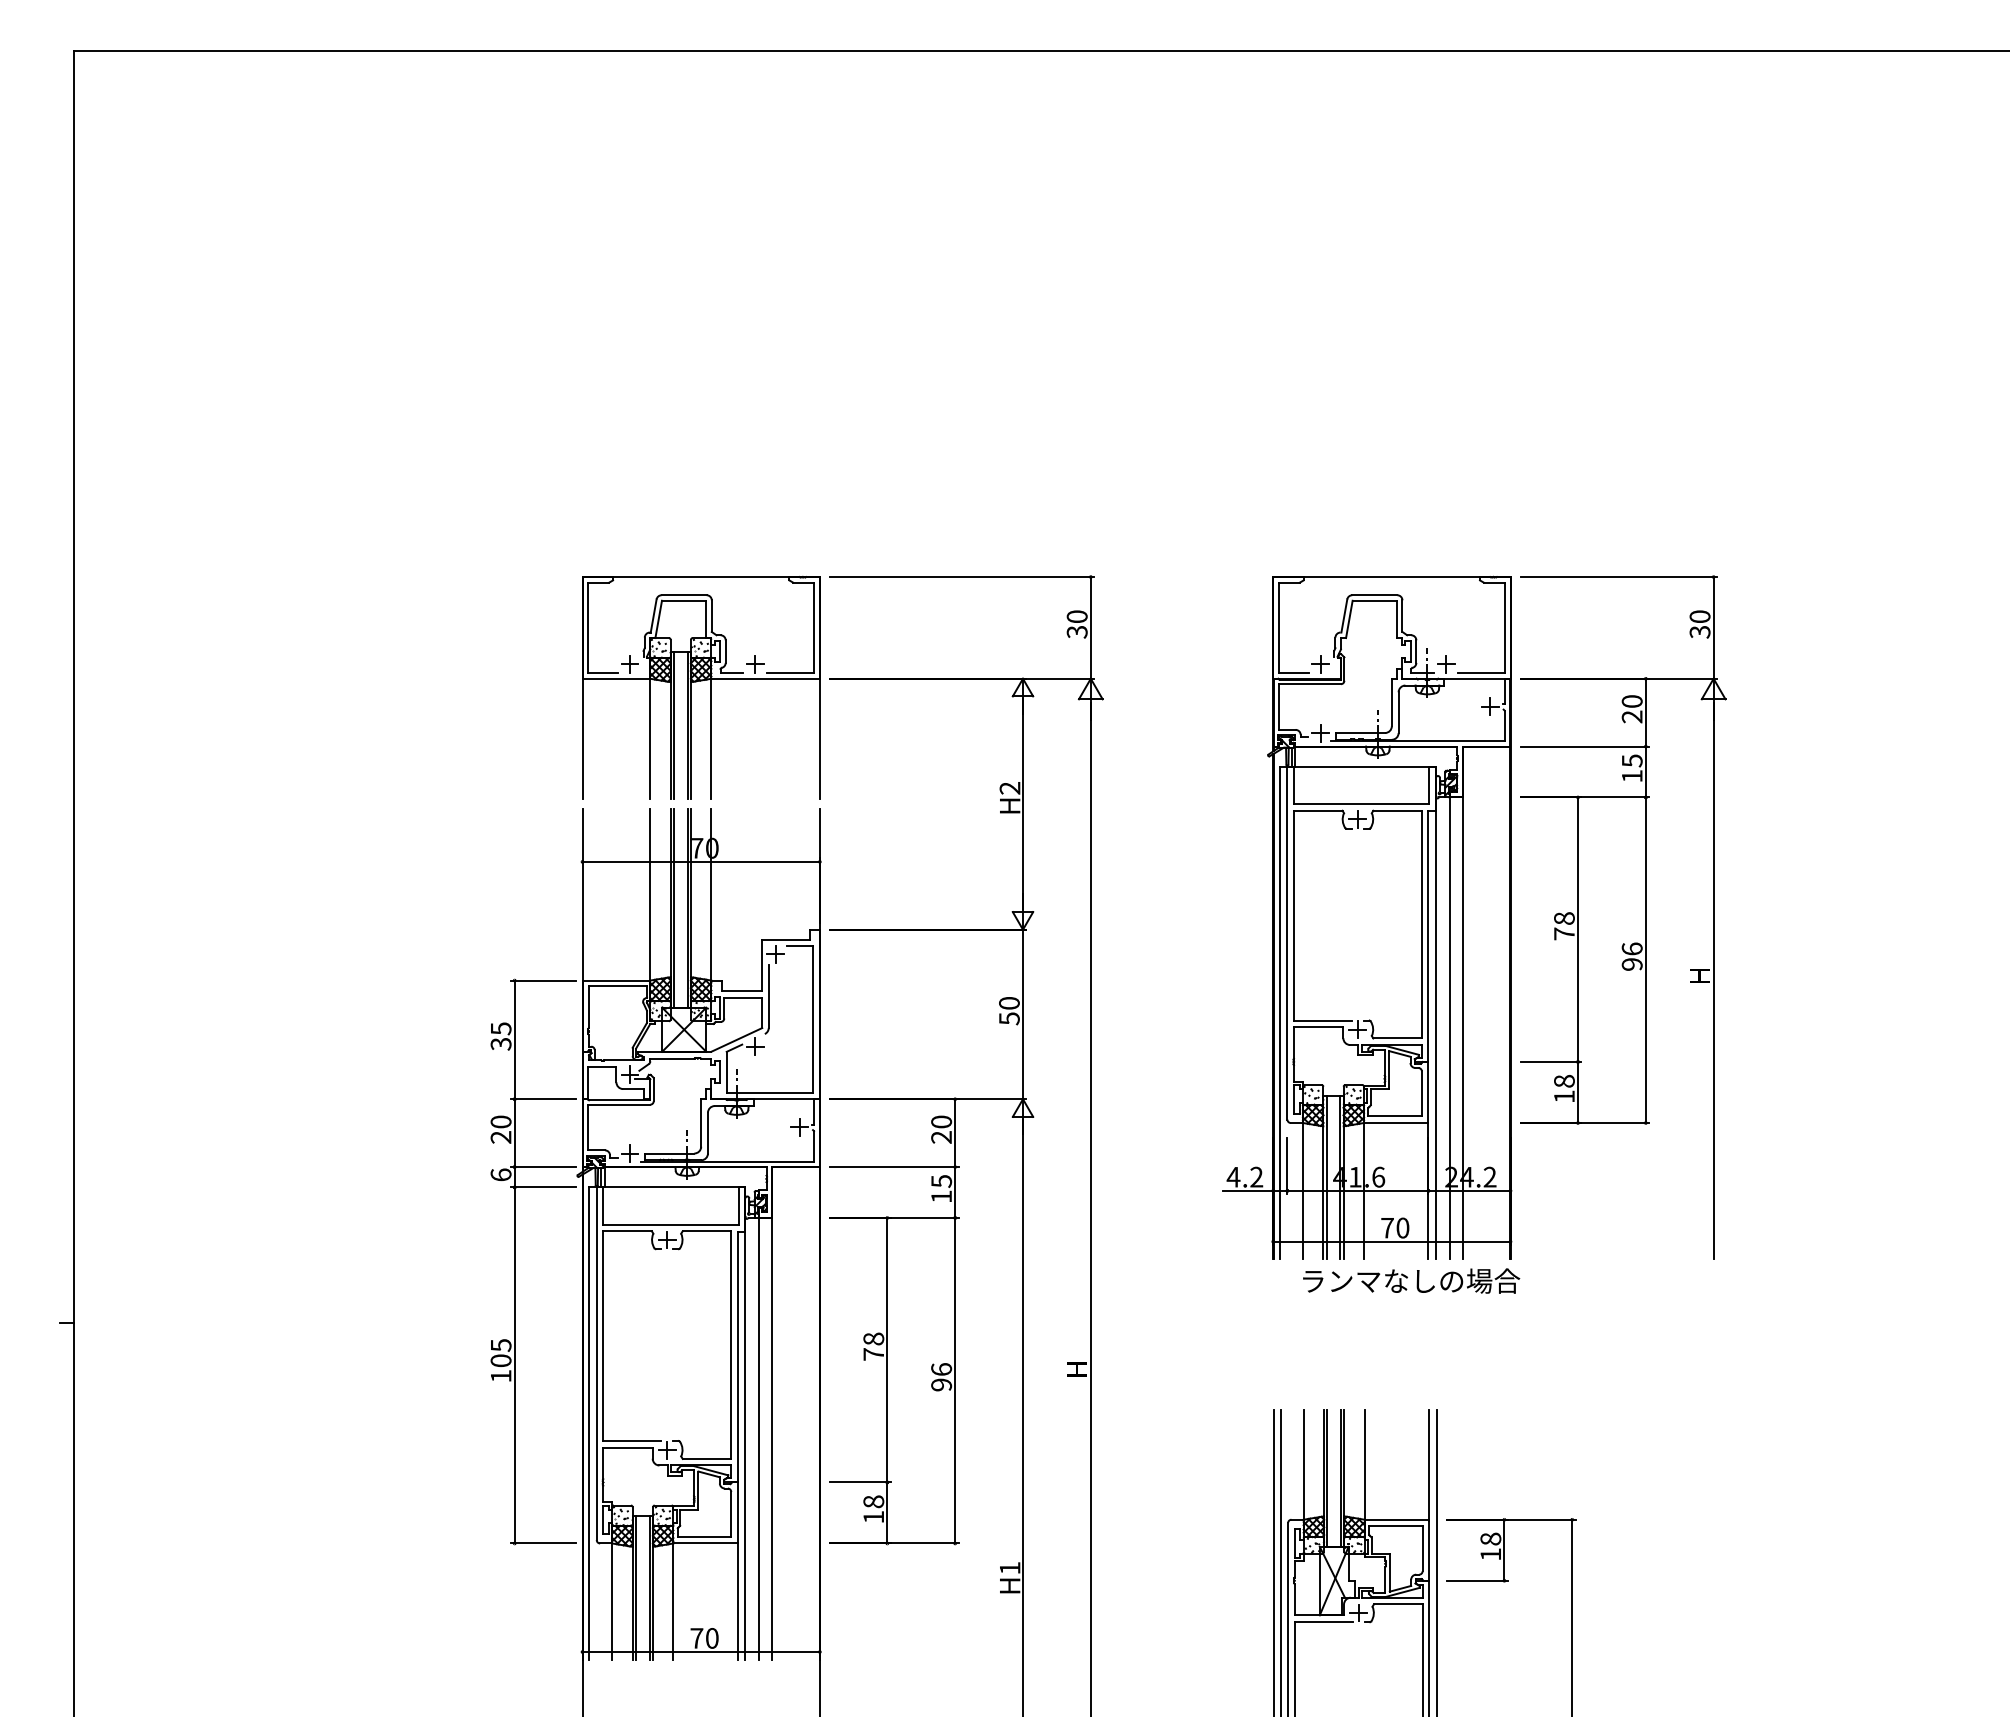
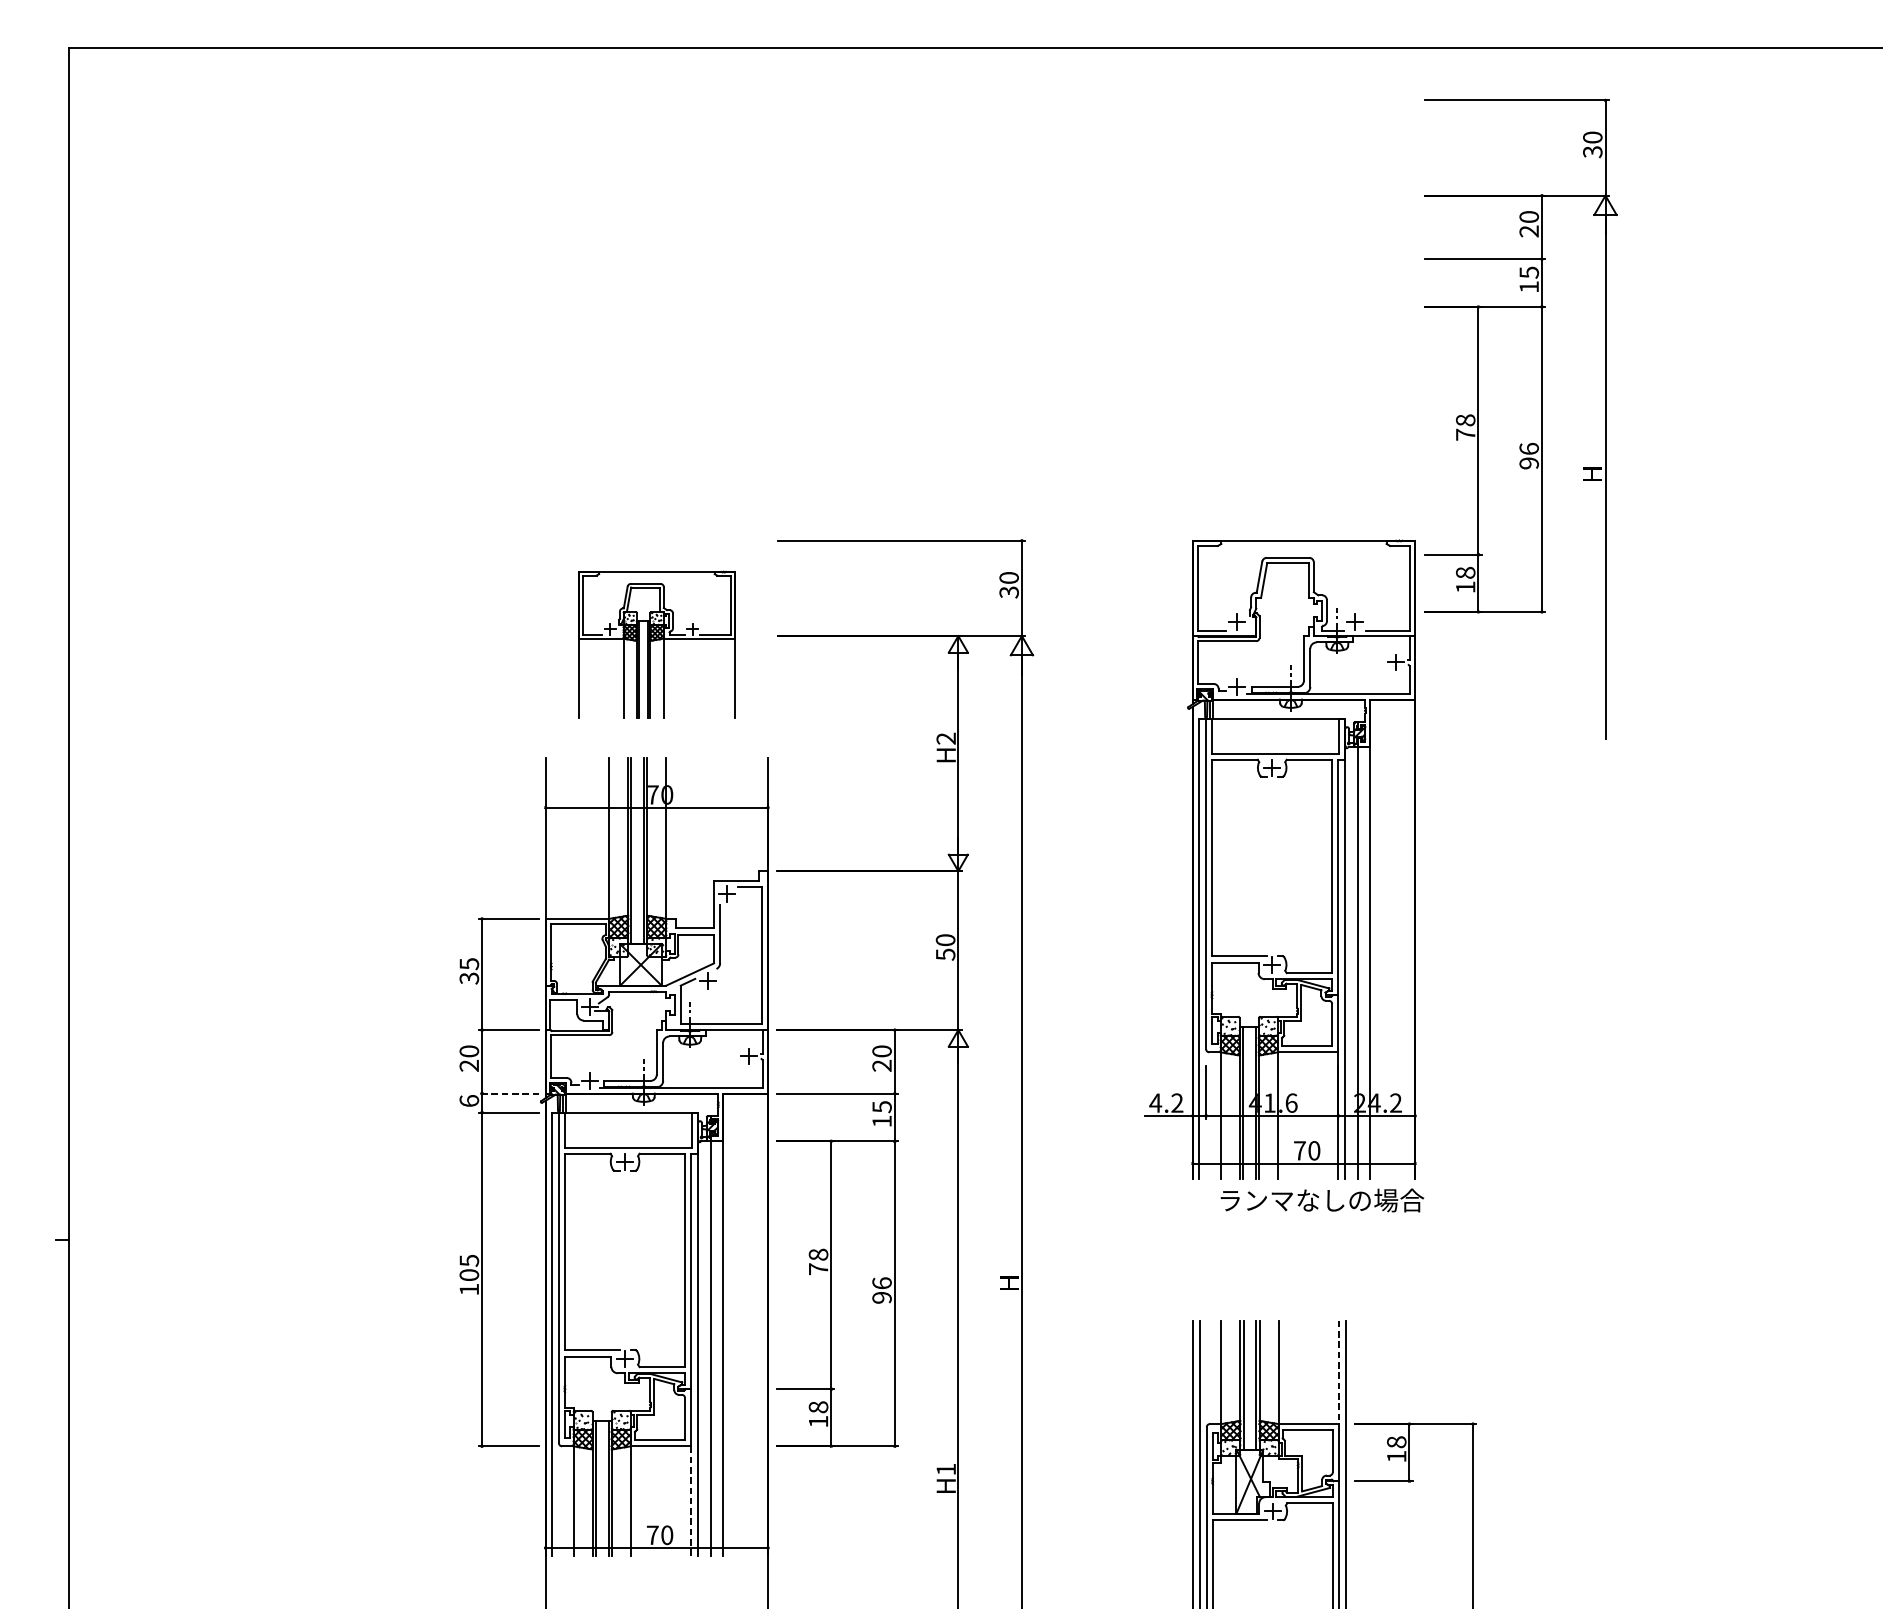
part: (701, 687) -> (657, 644), size x0.7
part: (1623, 917) -> (1521, 419), moved
line: (543, 1167) -> (509, 1094), solid -> dashed
line: (1429, 1465) -> (1339, 1373), solid -> dashed
line: (737, 1602) -> (690, 1501), solid -> dashed

